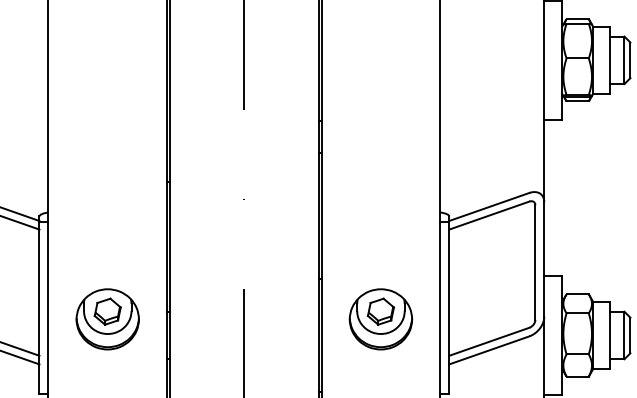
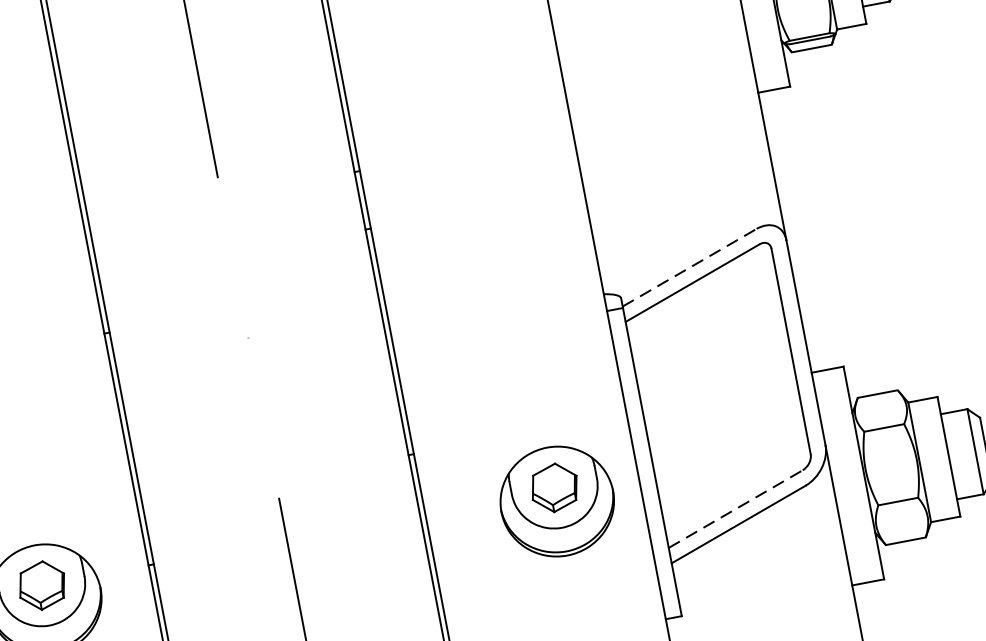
line: (489, 206) -> (689, 266), solid -> dashed
part: (380, 319) -> (556, 501), moved
line: (489, 341) -> (735, 508), solid -> dashed

